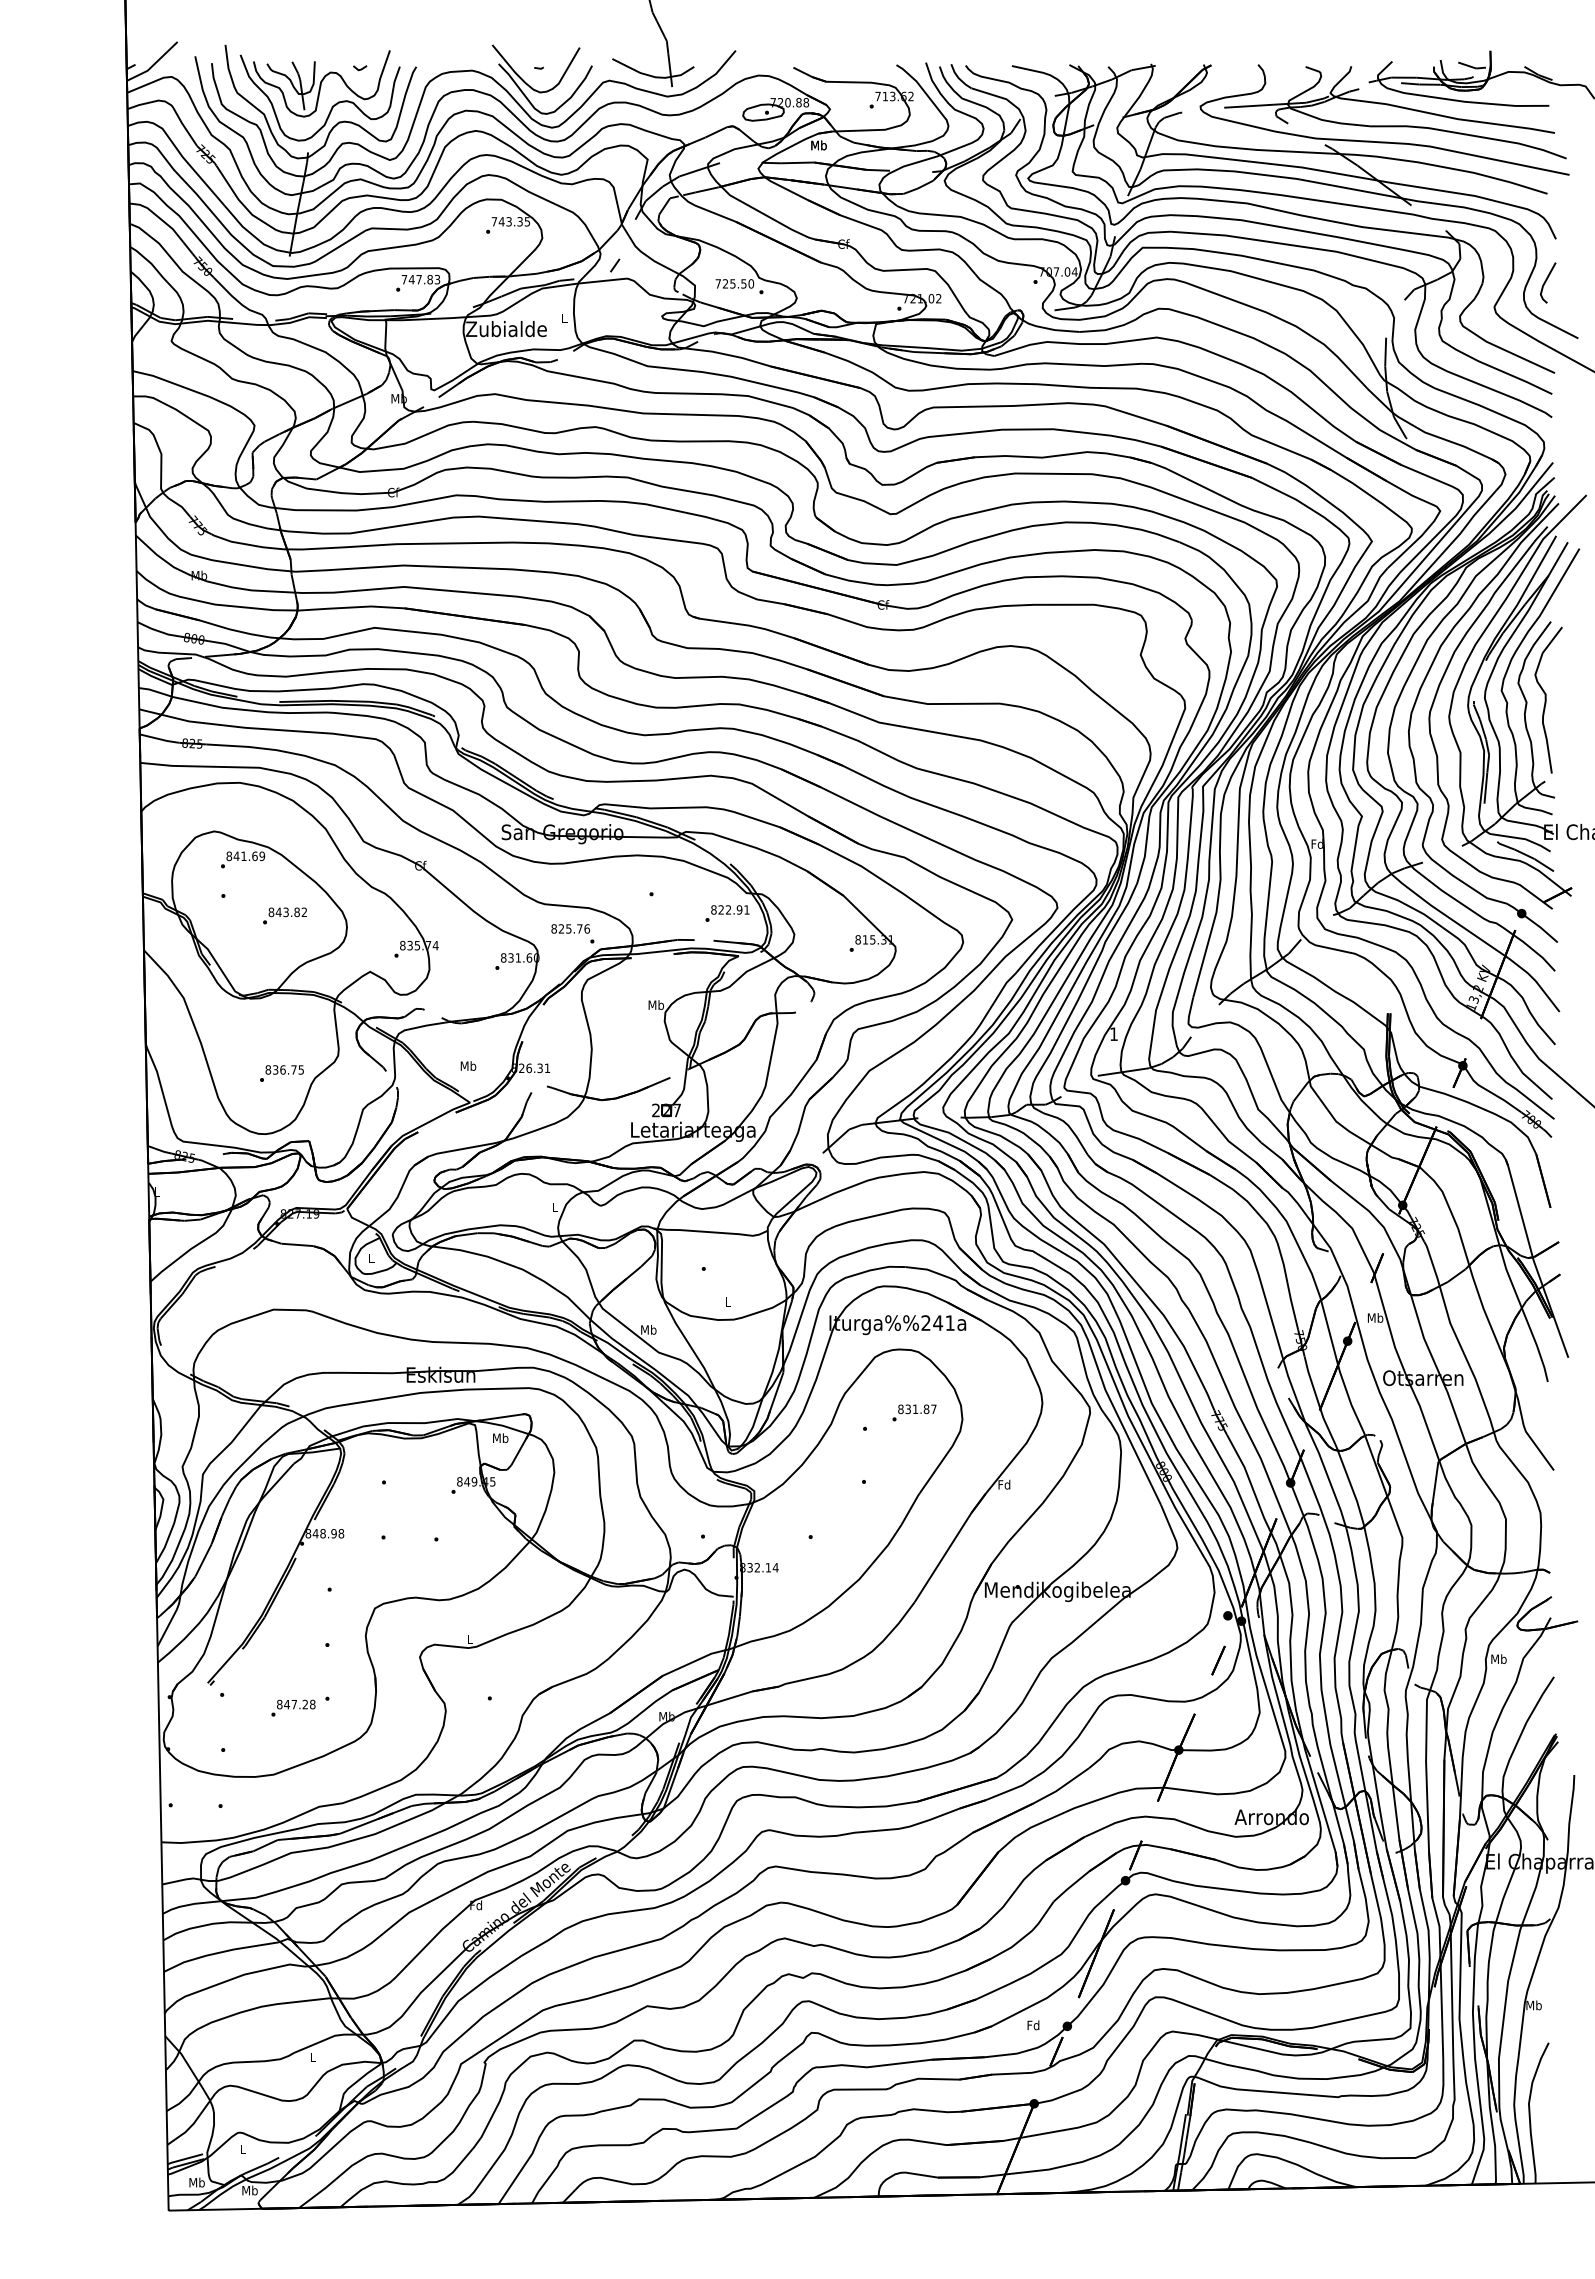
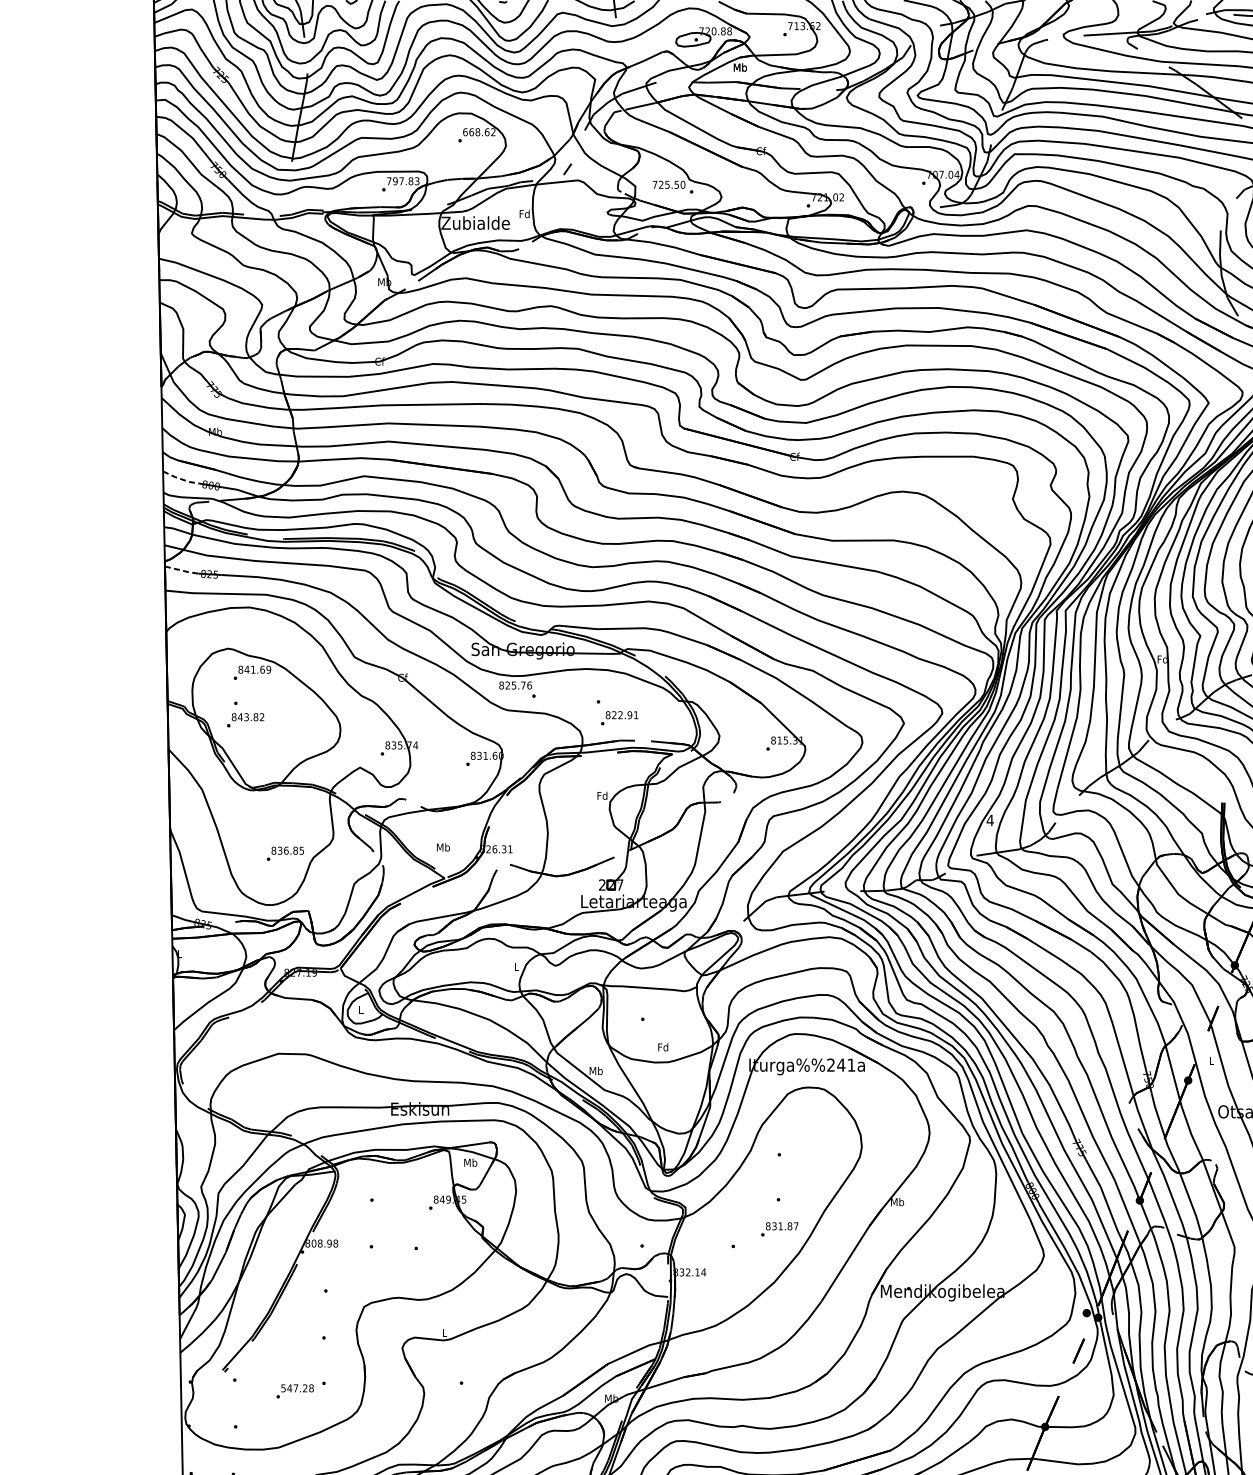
text: (510, 221) -> (479, 132), 743.35 -> 668.62
text: (411, 279) -> (395, 181), 747.83 -> 797.83
text: (564, 318) -> (524, 214), L -> Fd
line: (159, 631) -> (181, 479), solid -> dashed
line: (159, 739) -> (181, 570), solid -> dashed
text: (727, 913) -> (619, 718), moved
text: (284, 915) -> (245, 719), moved
text: (572, 933) -> (517, 689), moved
text: (656, 1004) -> (602, 795), Mb -> Fd
text: (1113, 1033) -> (989, 819), 1 -> 4
text: (293, 1069) -> (295, 850), 836.75 -> 836.85
text: (727, 1301) -> (662, 1046), L -> Fd
text: (1375, 1317) -> (1211, 1060), Mb -> L
text: (914, 1412) -> (779, 1229), moved
text: (1004, 1484) -> (897, 1201), Fd -> Mb
text: (315, 1533) -> (313, 1243), 848.98 -> 808.98
text: (279, 1704) -> (283, 1388), 847.28 -> 547.28

